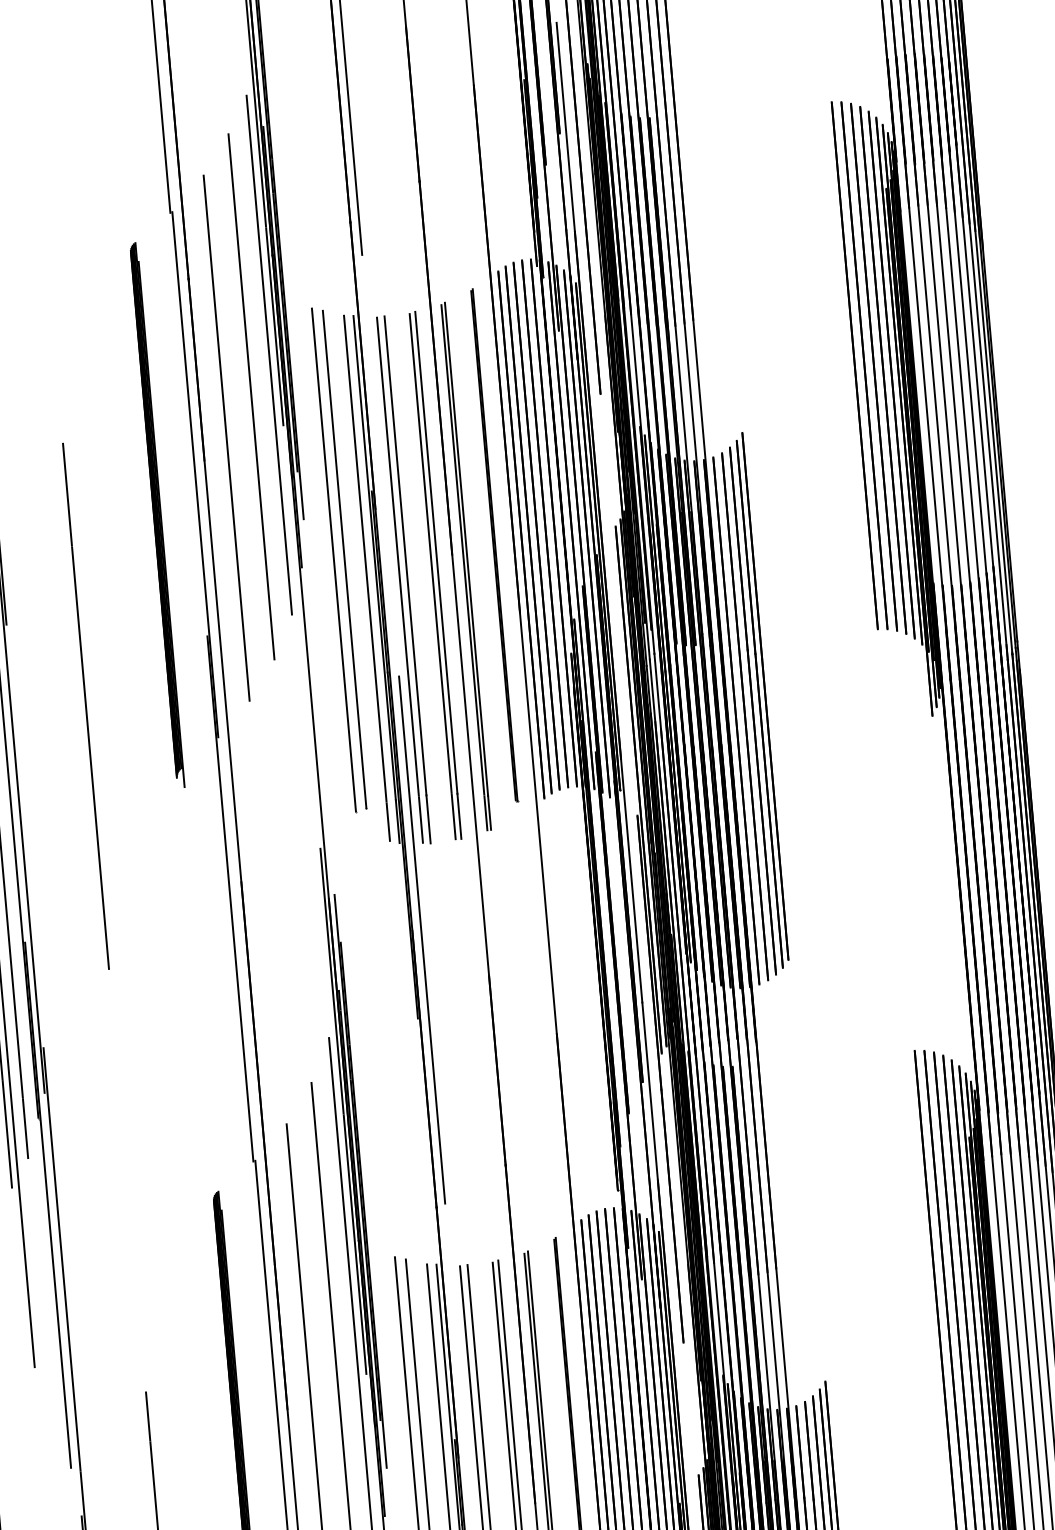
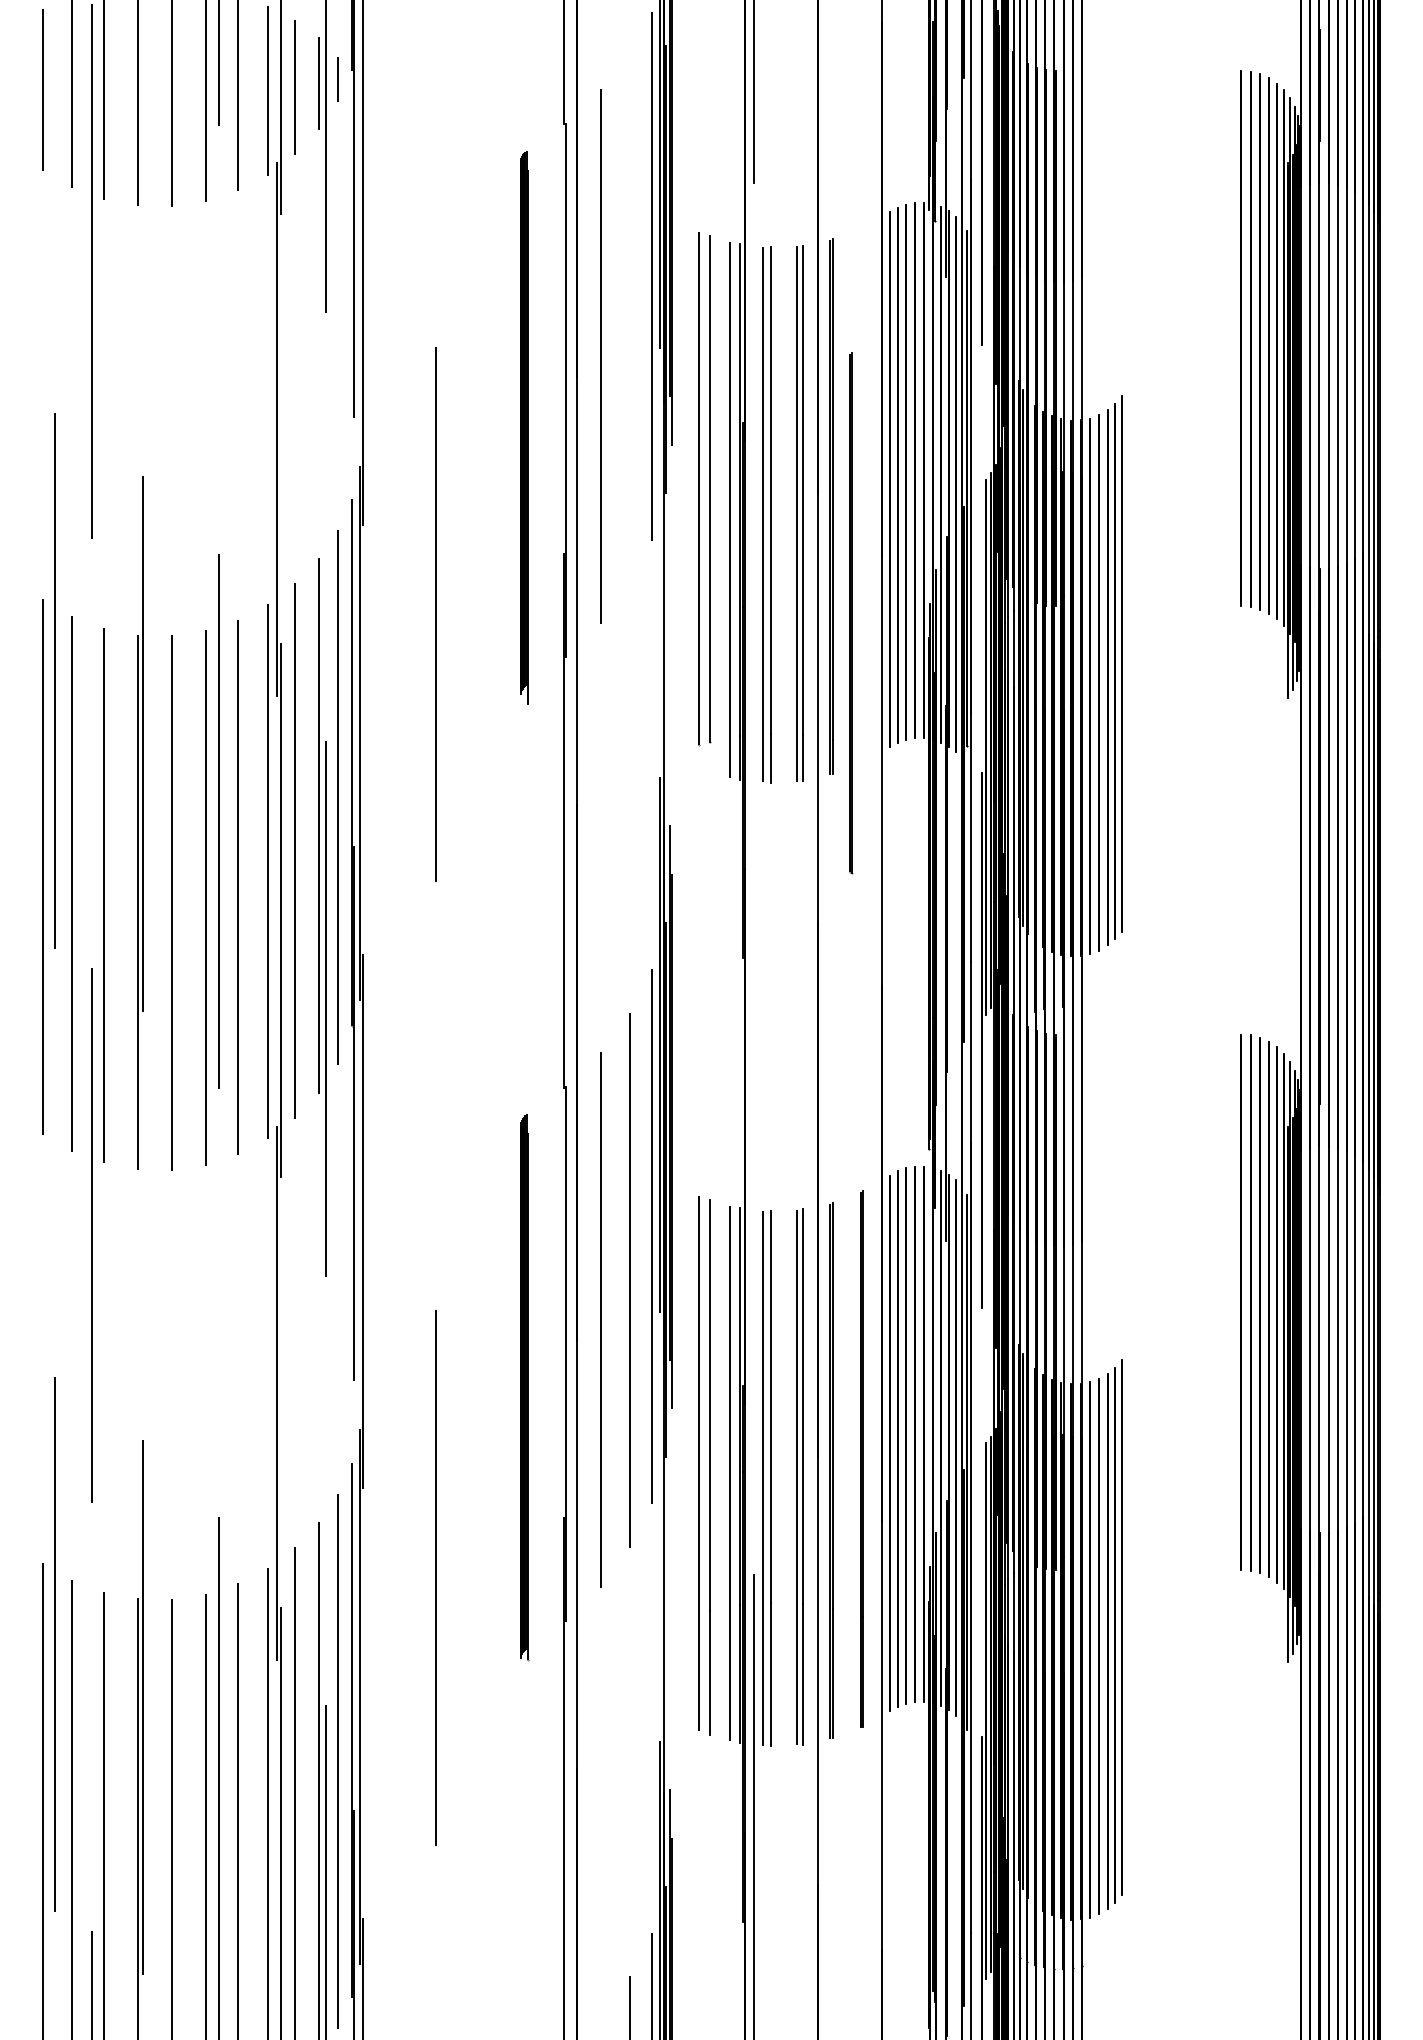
line: (251, 396) -> (629, 316), removed
line: (495, 545) -> (851, 613), moved
line: (422, 940) -> (754, 879), removed

